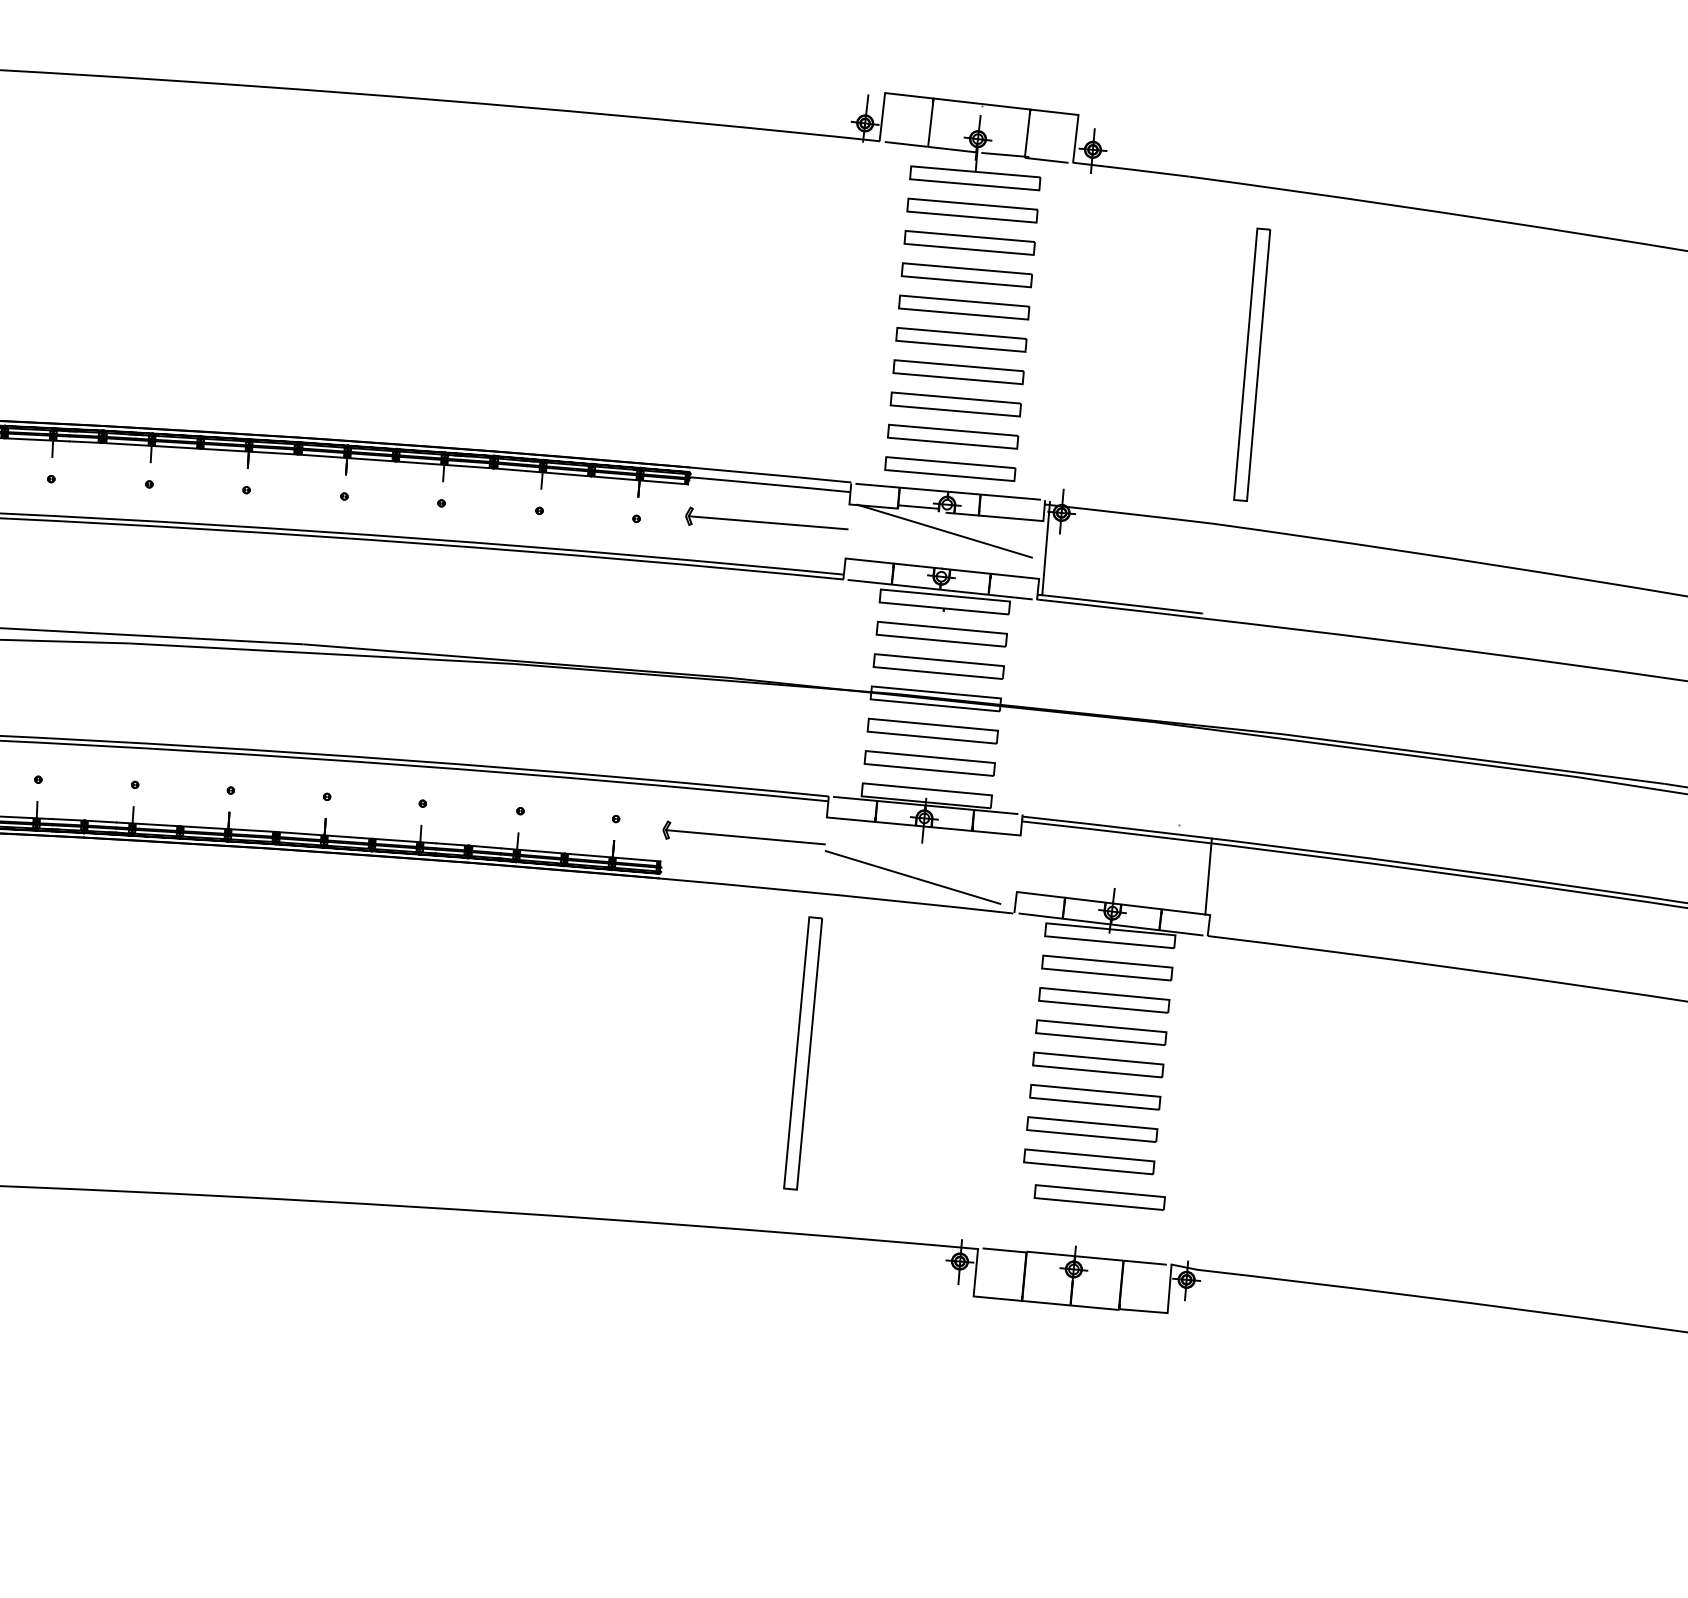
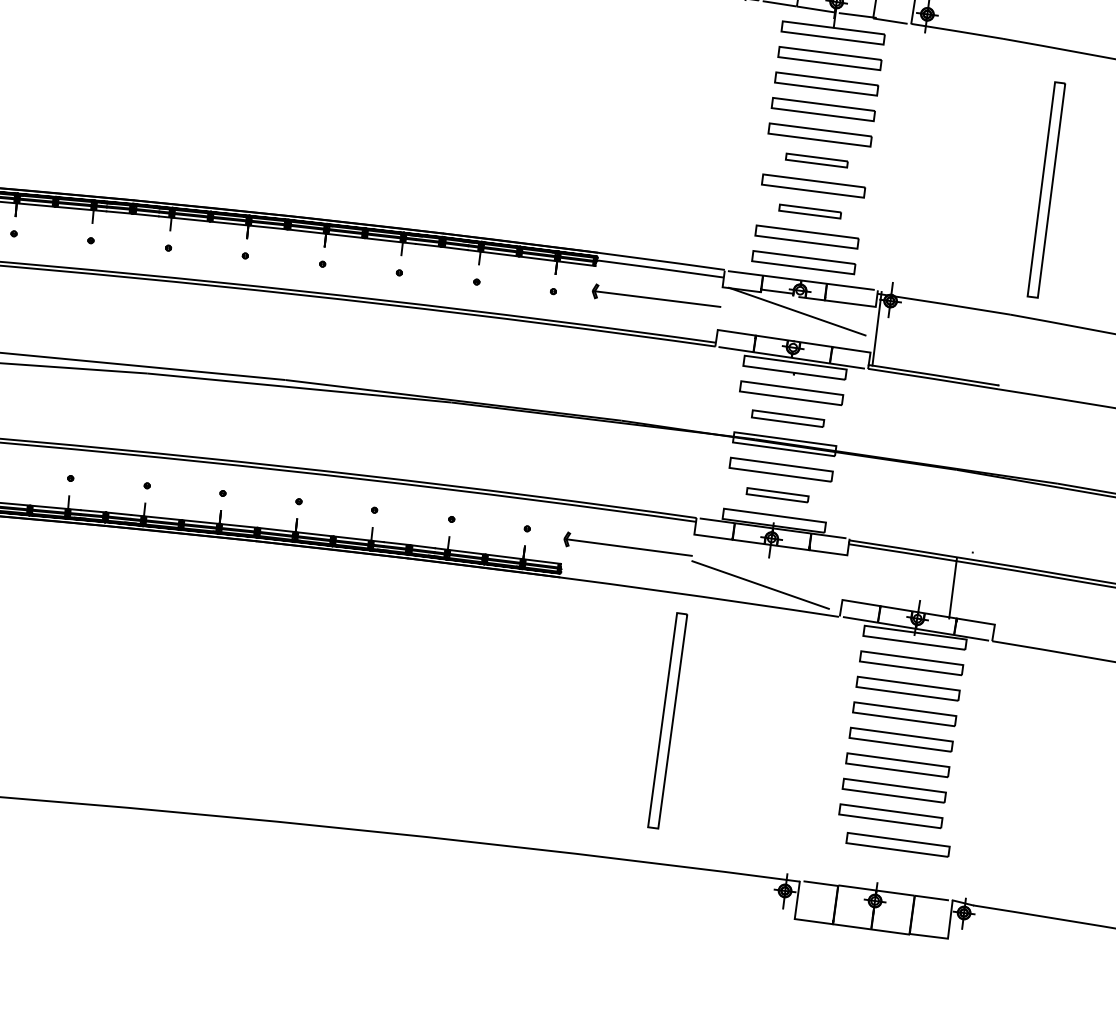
part: (961, 339) -> (816, 160), size x0.6
part: (955, 404) -> (810, 211), size x0.6
part: (938, 666) -> (787, 418), size x0.7
part: (929, 763) -> (777, 495), size x0.6
line: (1208, 876) -> (953, 588), moved

